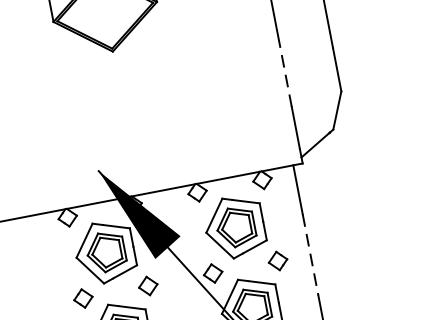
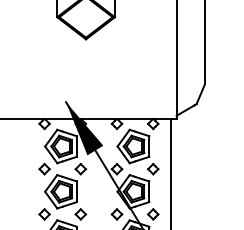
line: (284, 72) -> (176, 68), dashed -> solid
line: (310, 255) -> (171, 169), dashed -> solid

